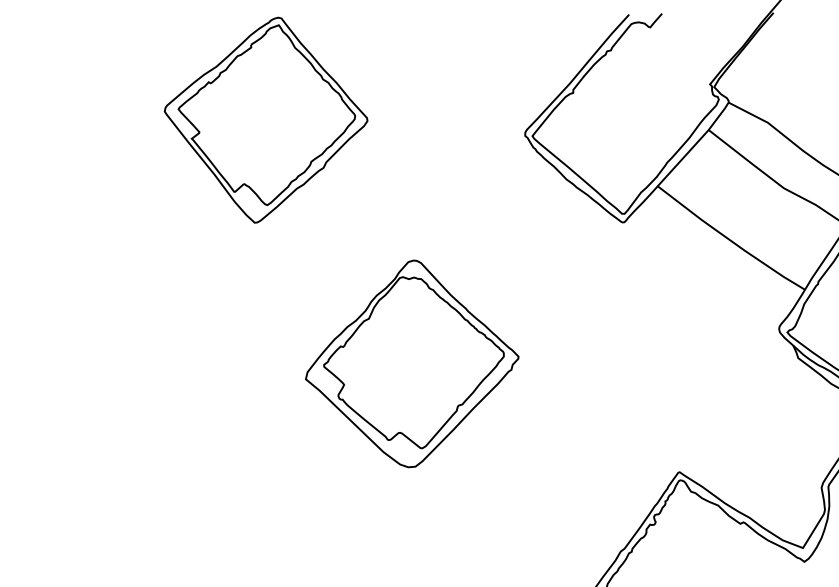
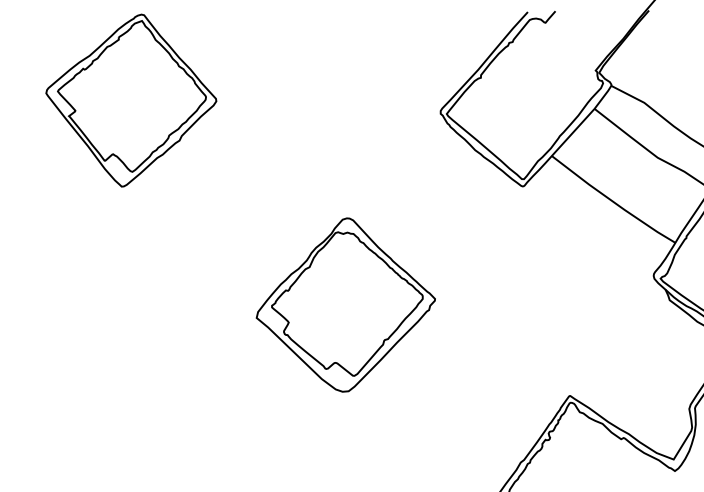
part: (266, 120) -> (131, 100), moved

